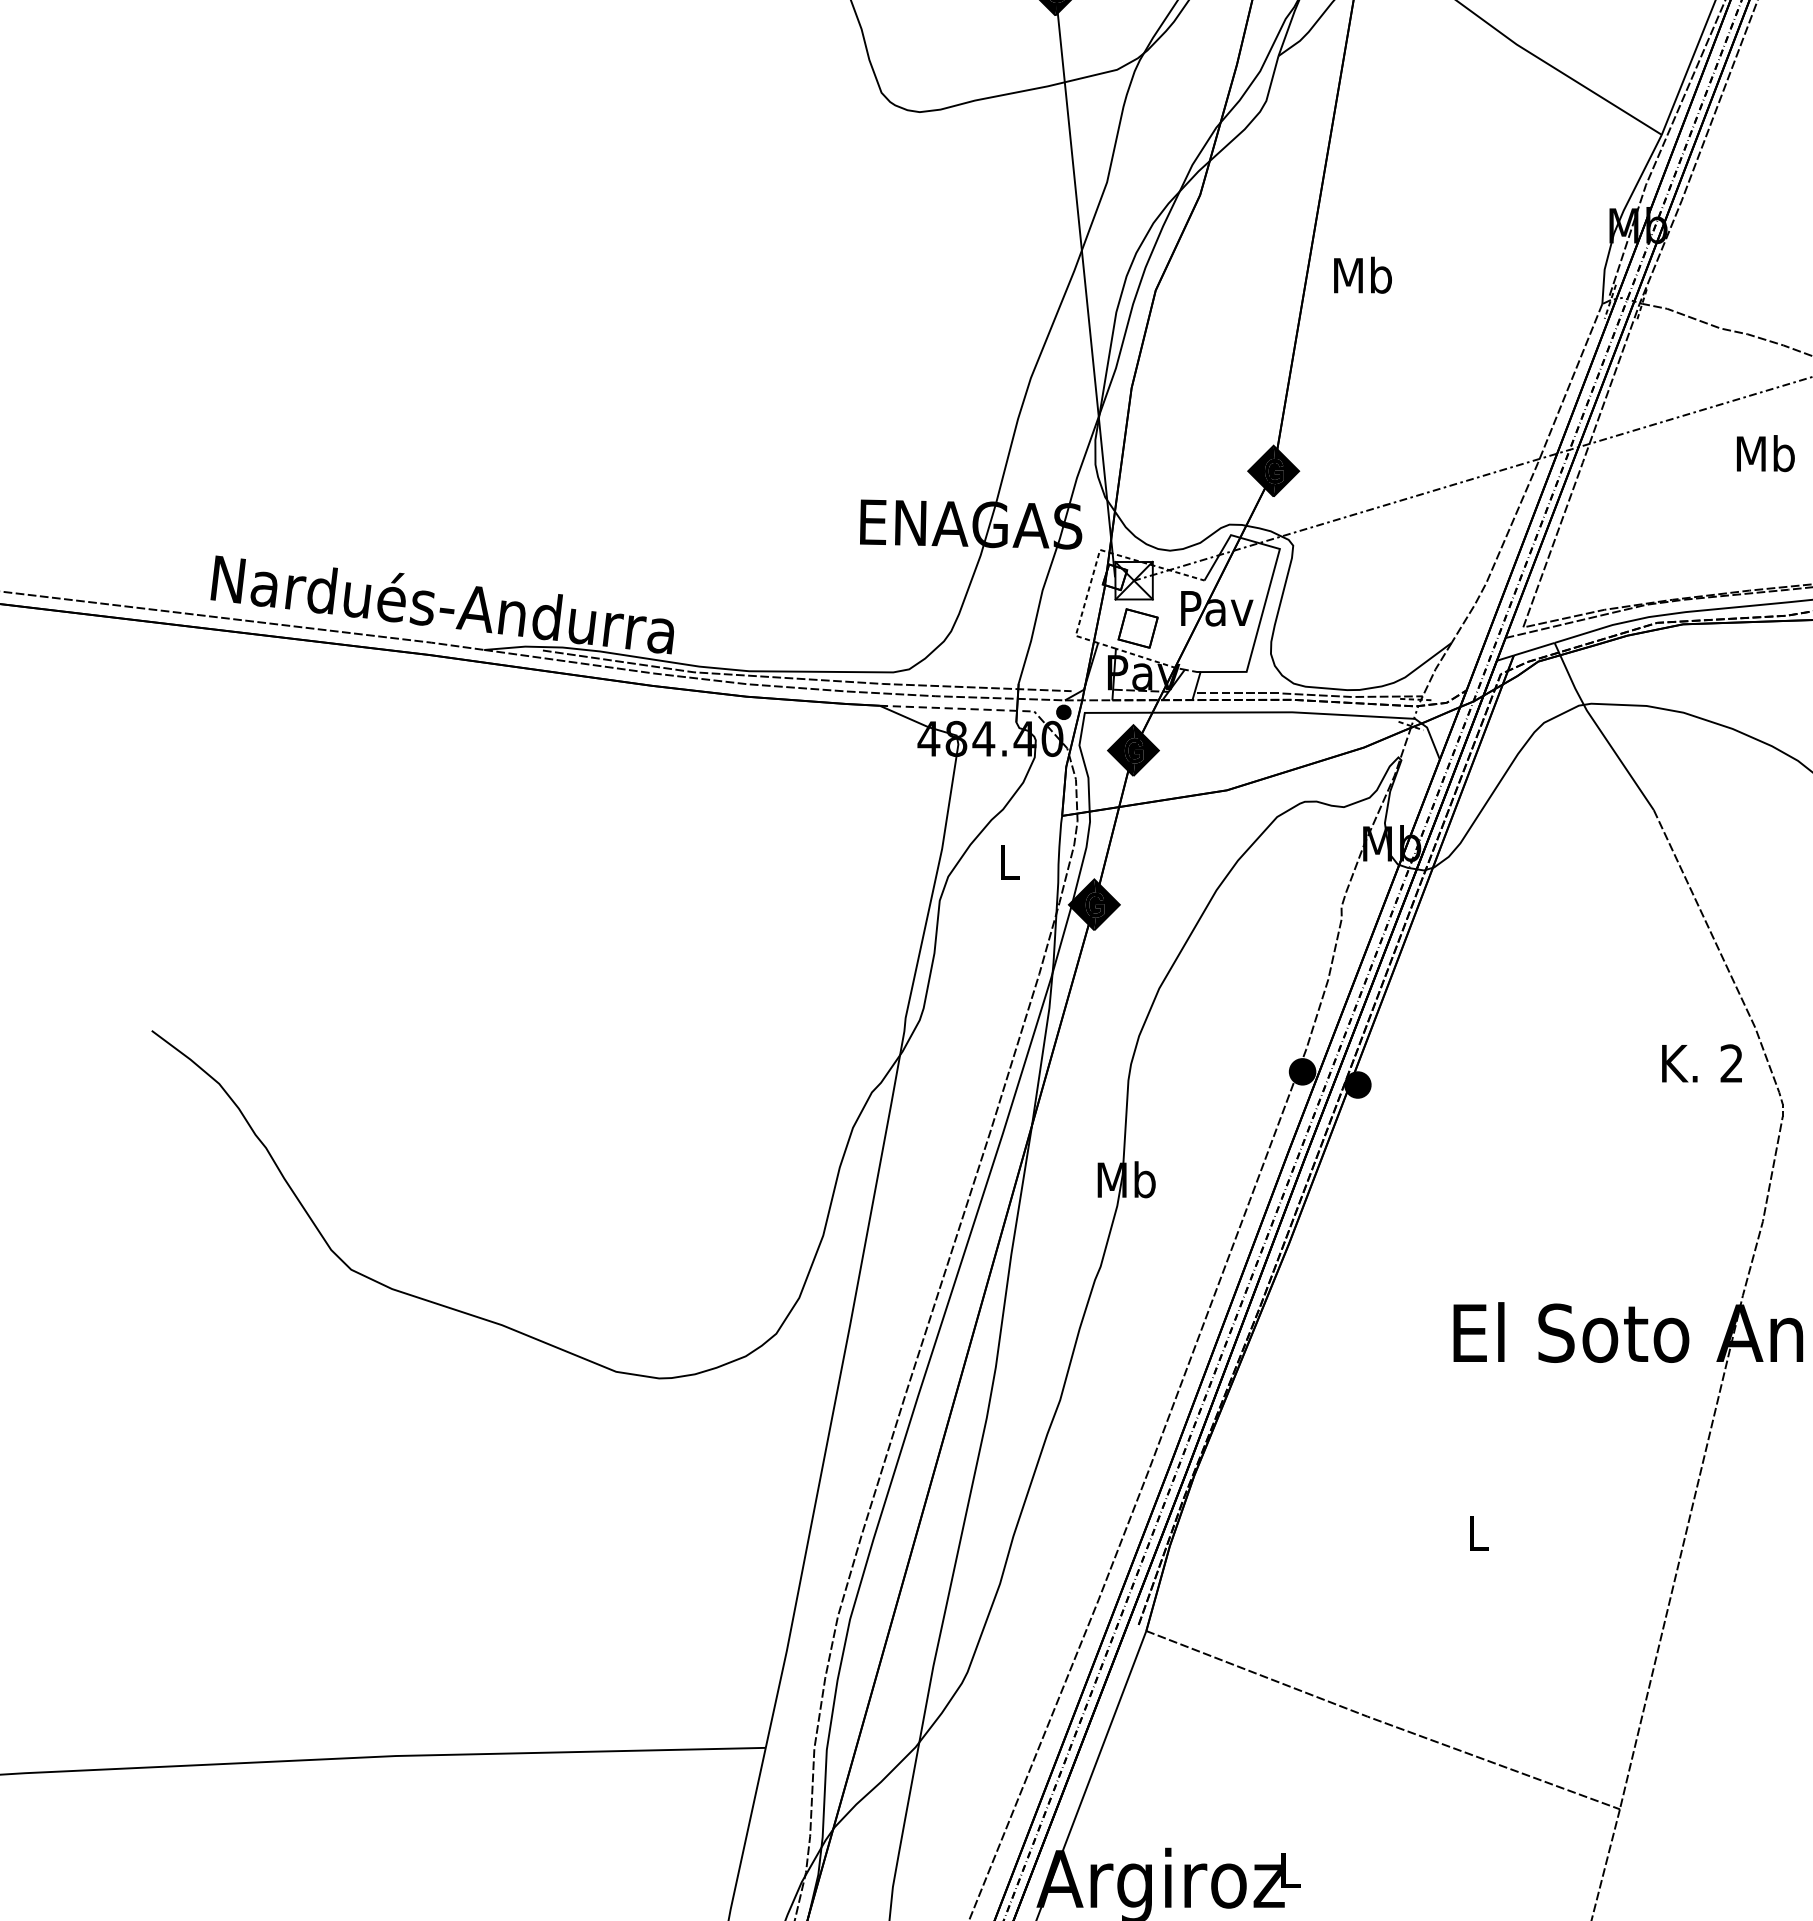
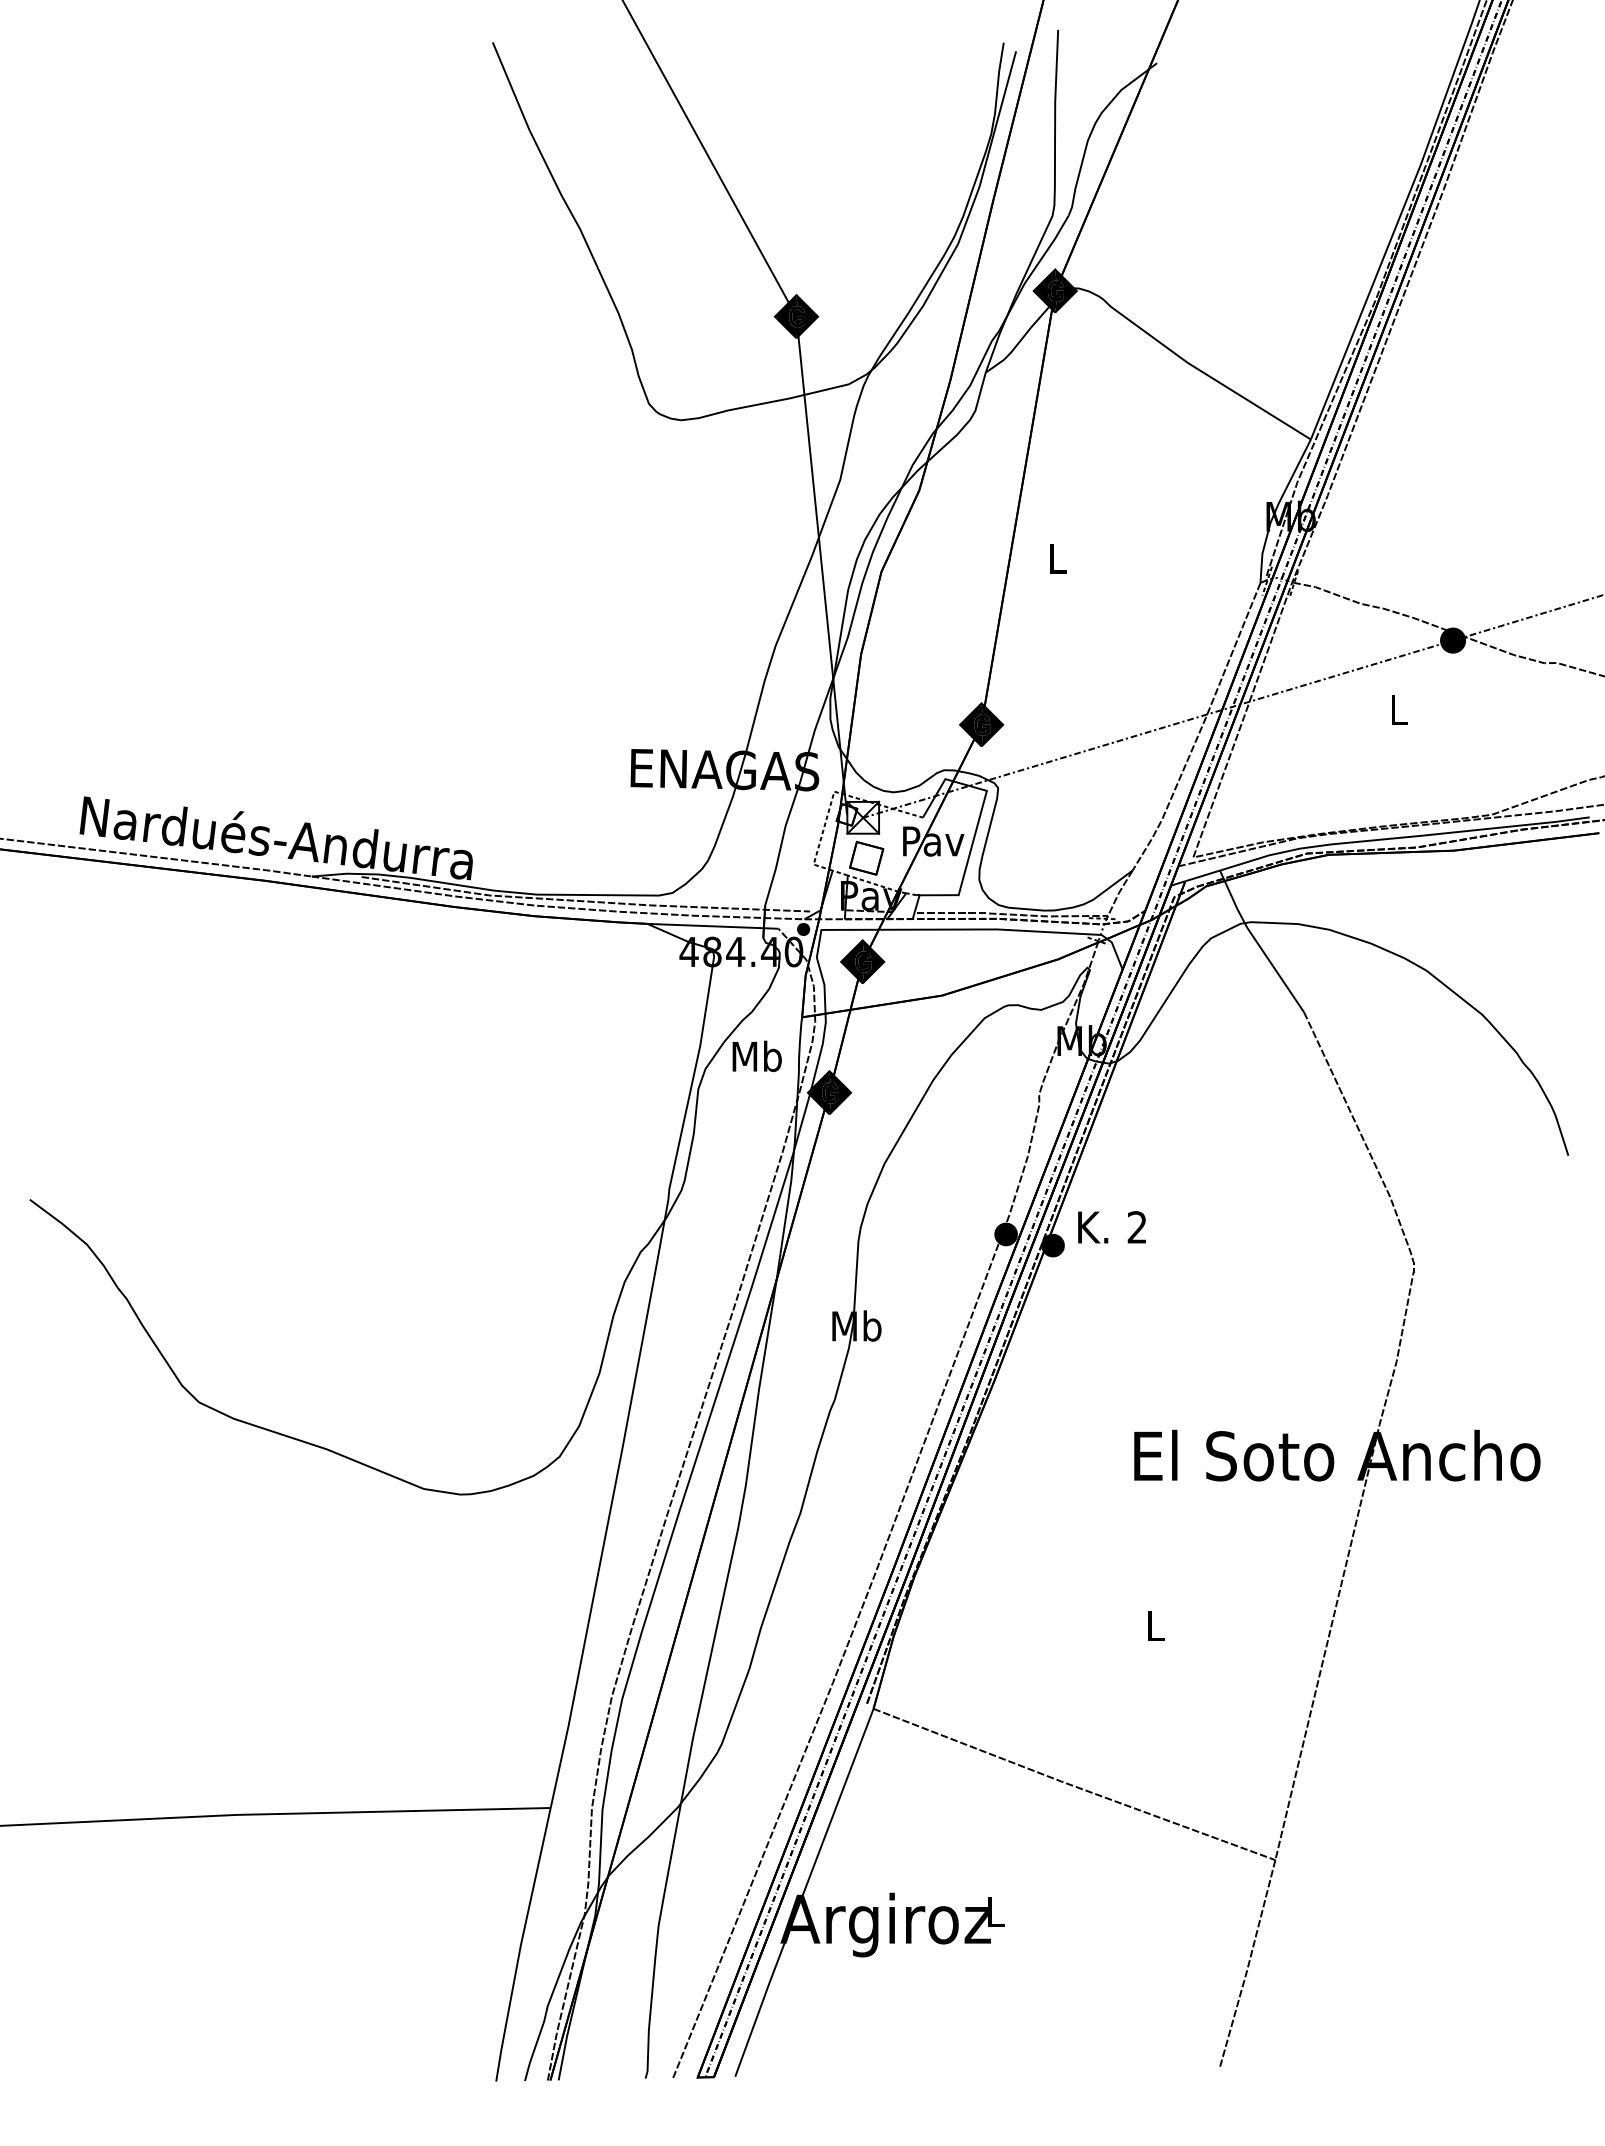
text: (1361, 275) -> (1056, 558), Mb -> L
text: (1765, 453) -> (1398, 709), Mb -> L
line: (956, 708) -> (712, 926), dashed -> solid
text: (1008, 862) -> (756, 1056), L -> Mb
text: (1701, 1063) -> (1111, 1227), moved

